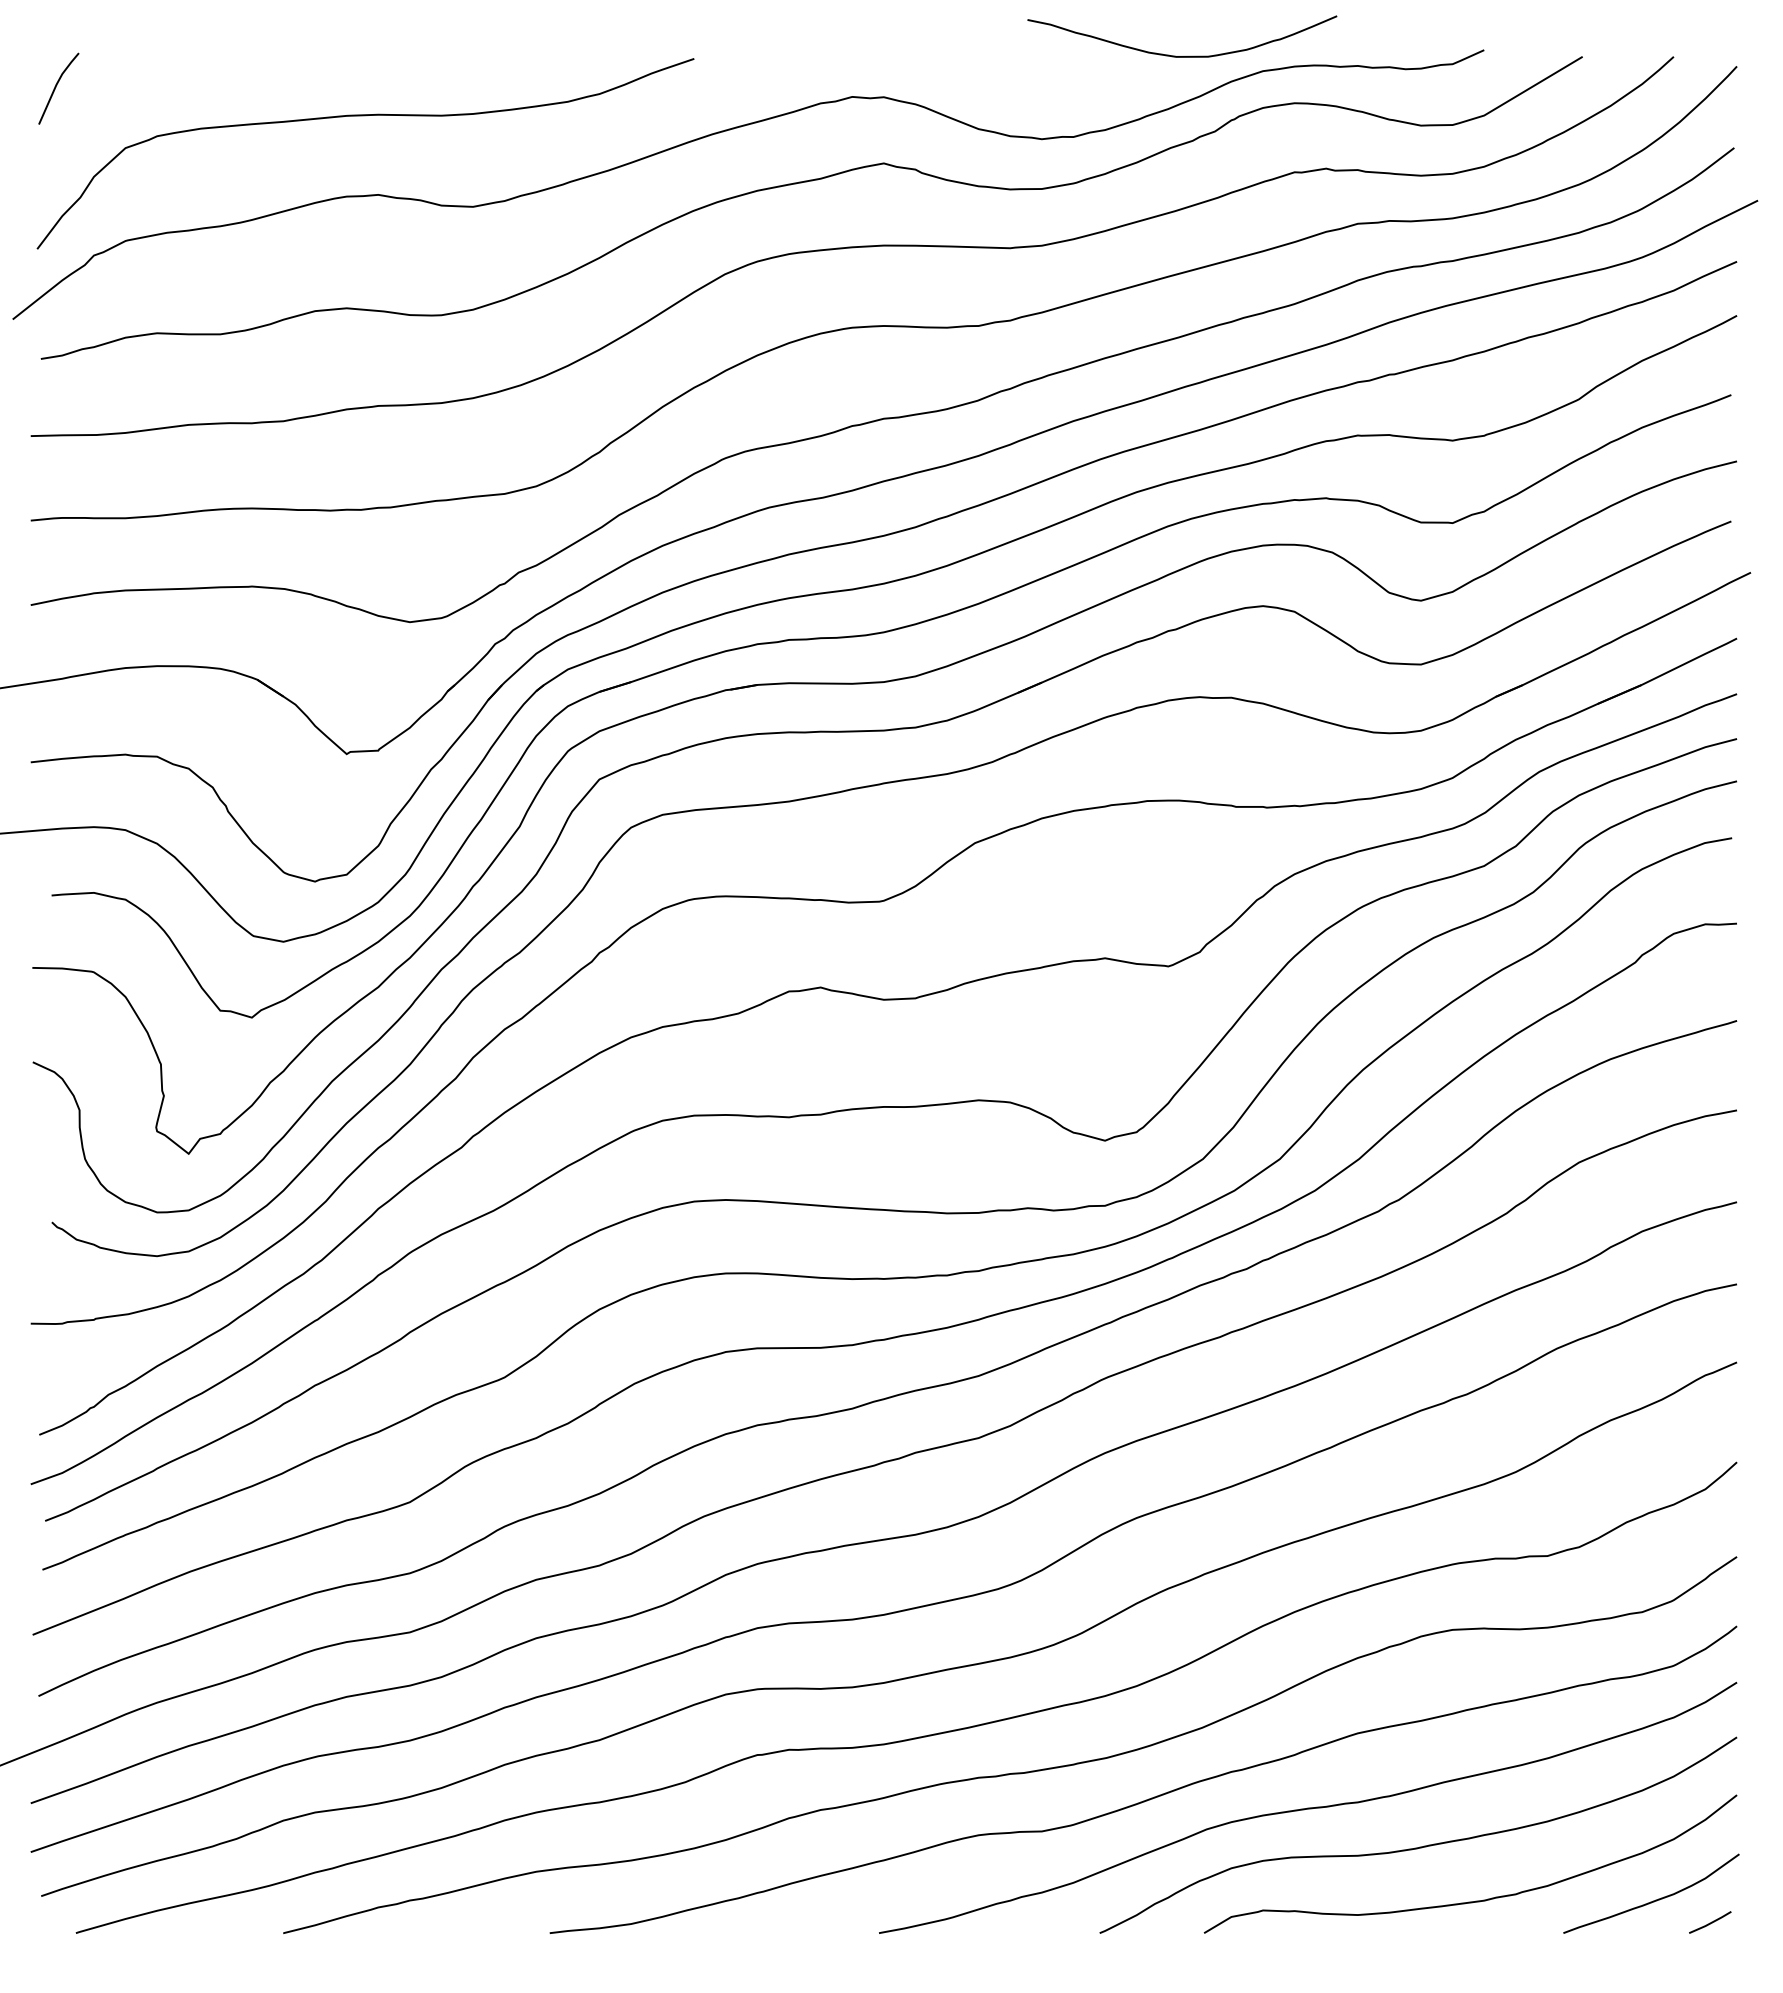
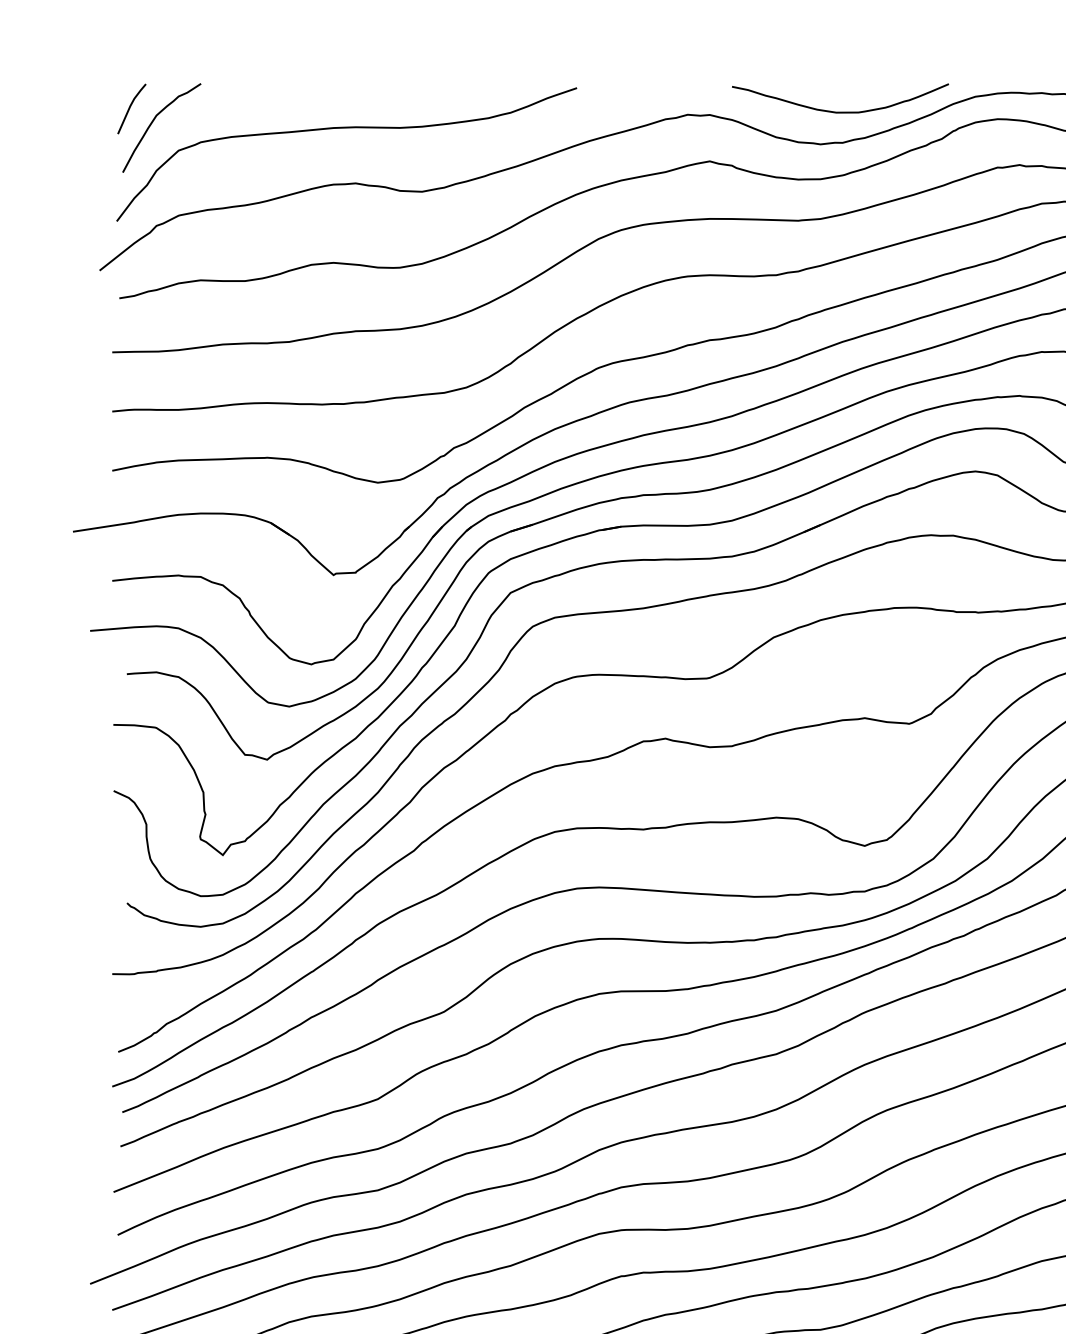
curve: (1182, 56) -> (840, 112), moved
curve: (88, 108) -> (152, 122), added

